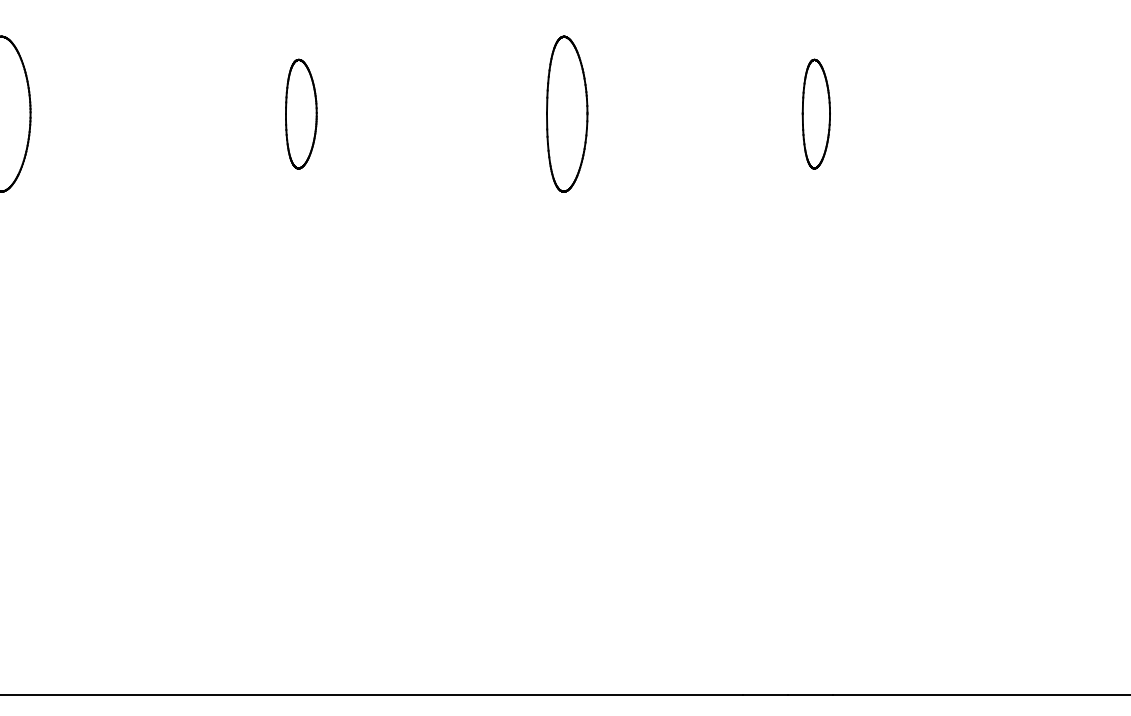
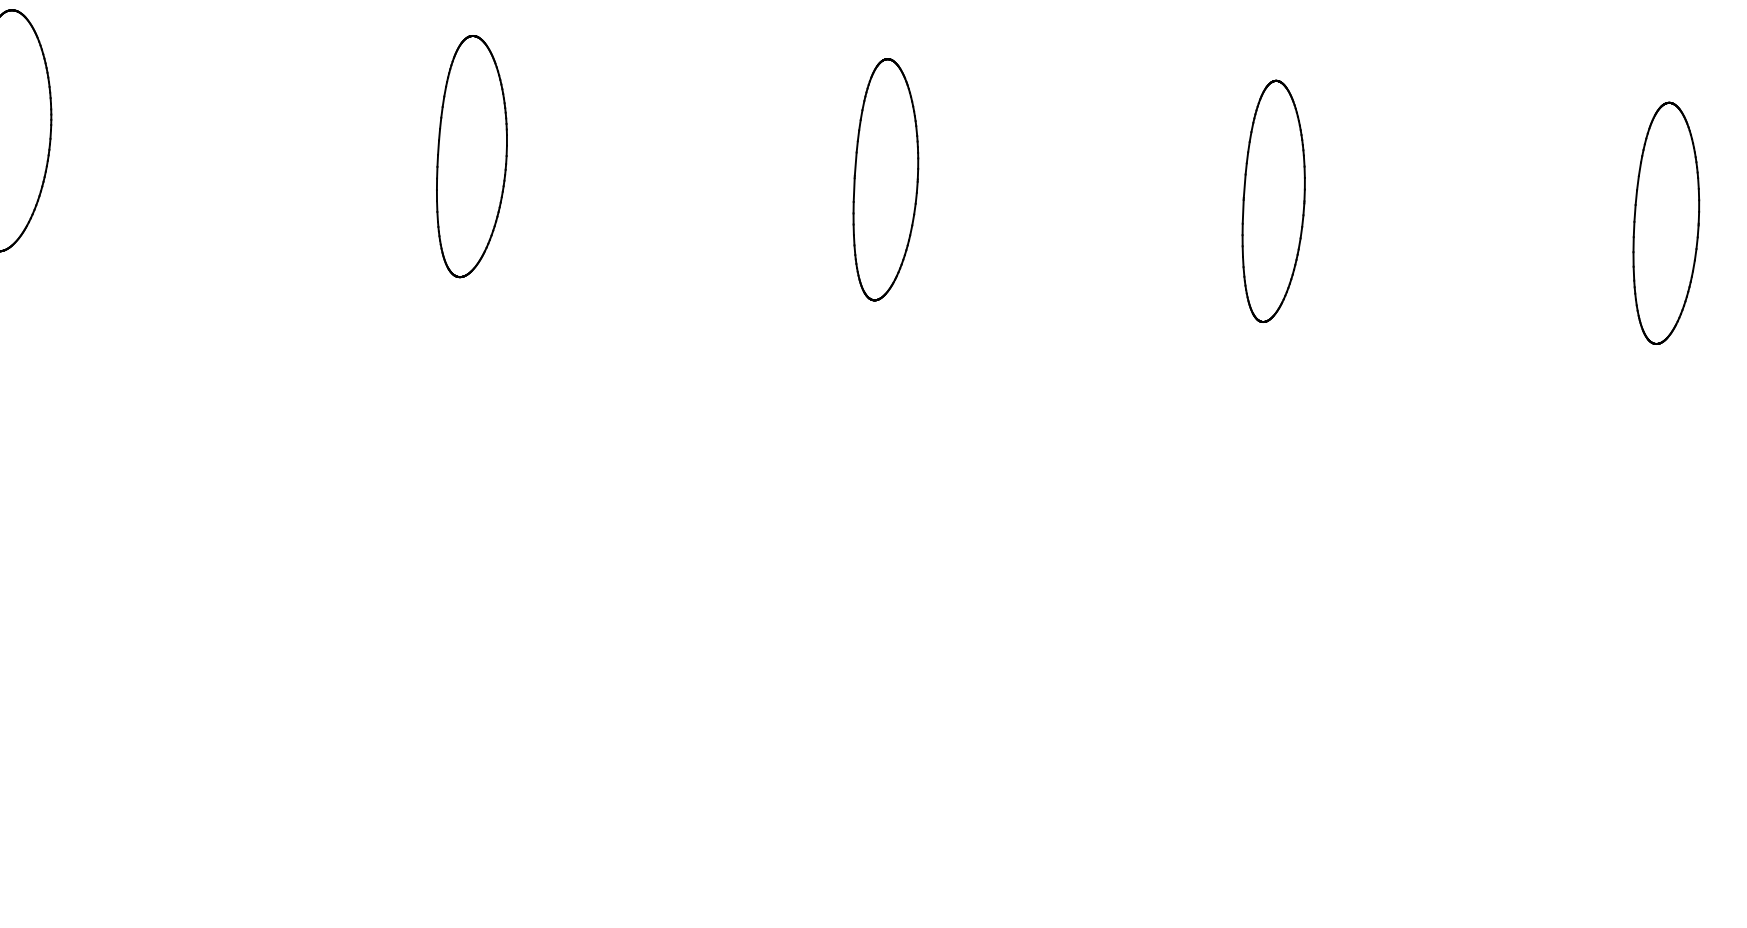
part: (301, 113) -> (472, 155), size x1.43
part: (816, 113) -> (1274, 200), size x1.43
part: (1068, 113) -> (1666, 222), added

